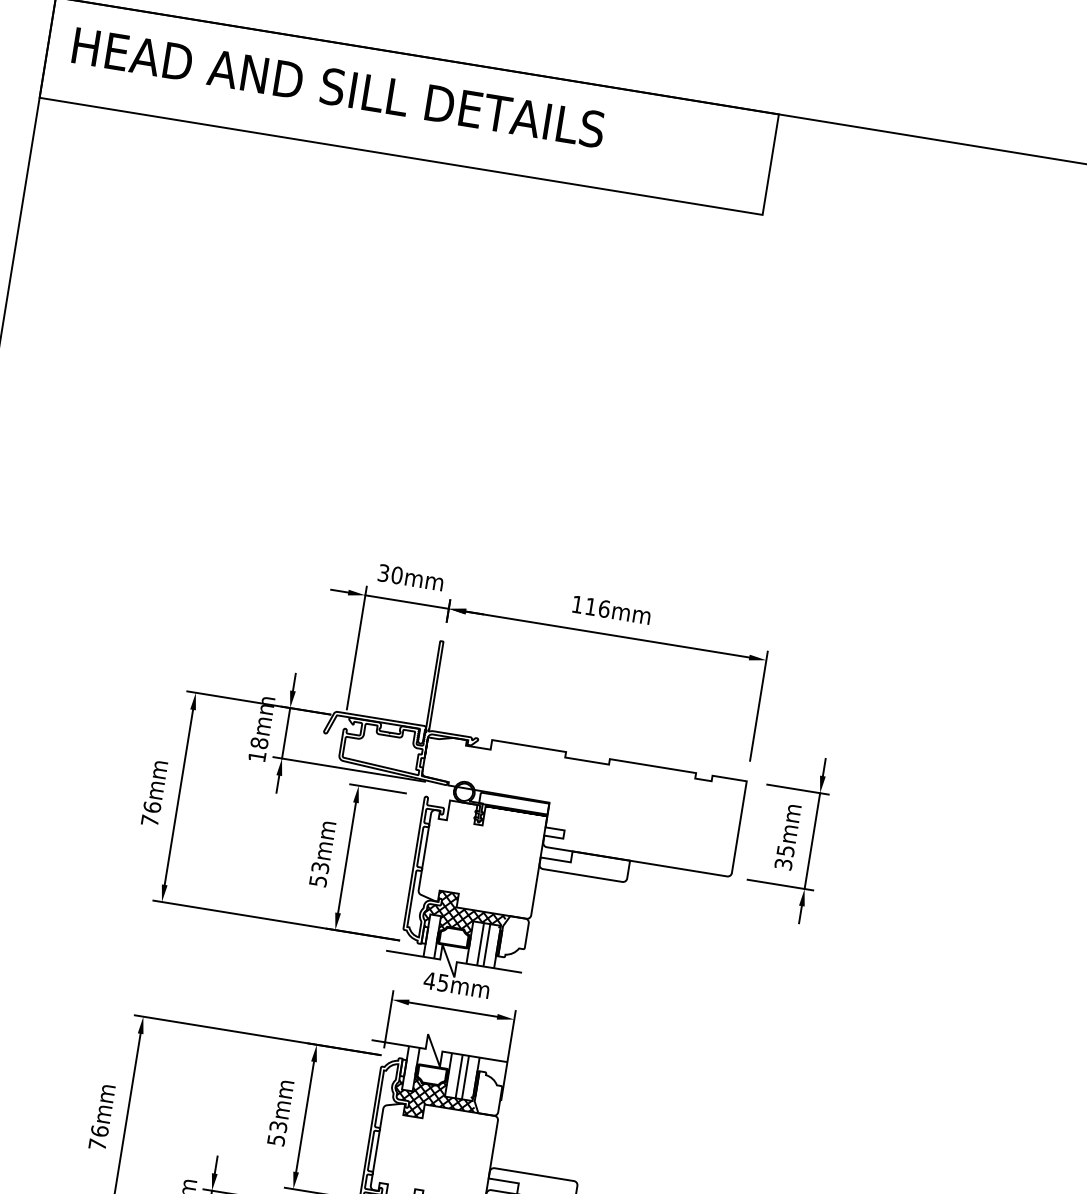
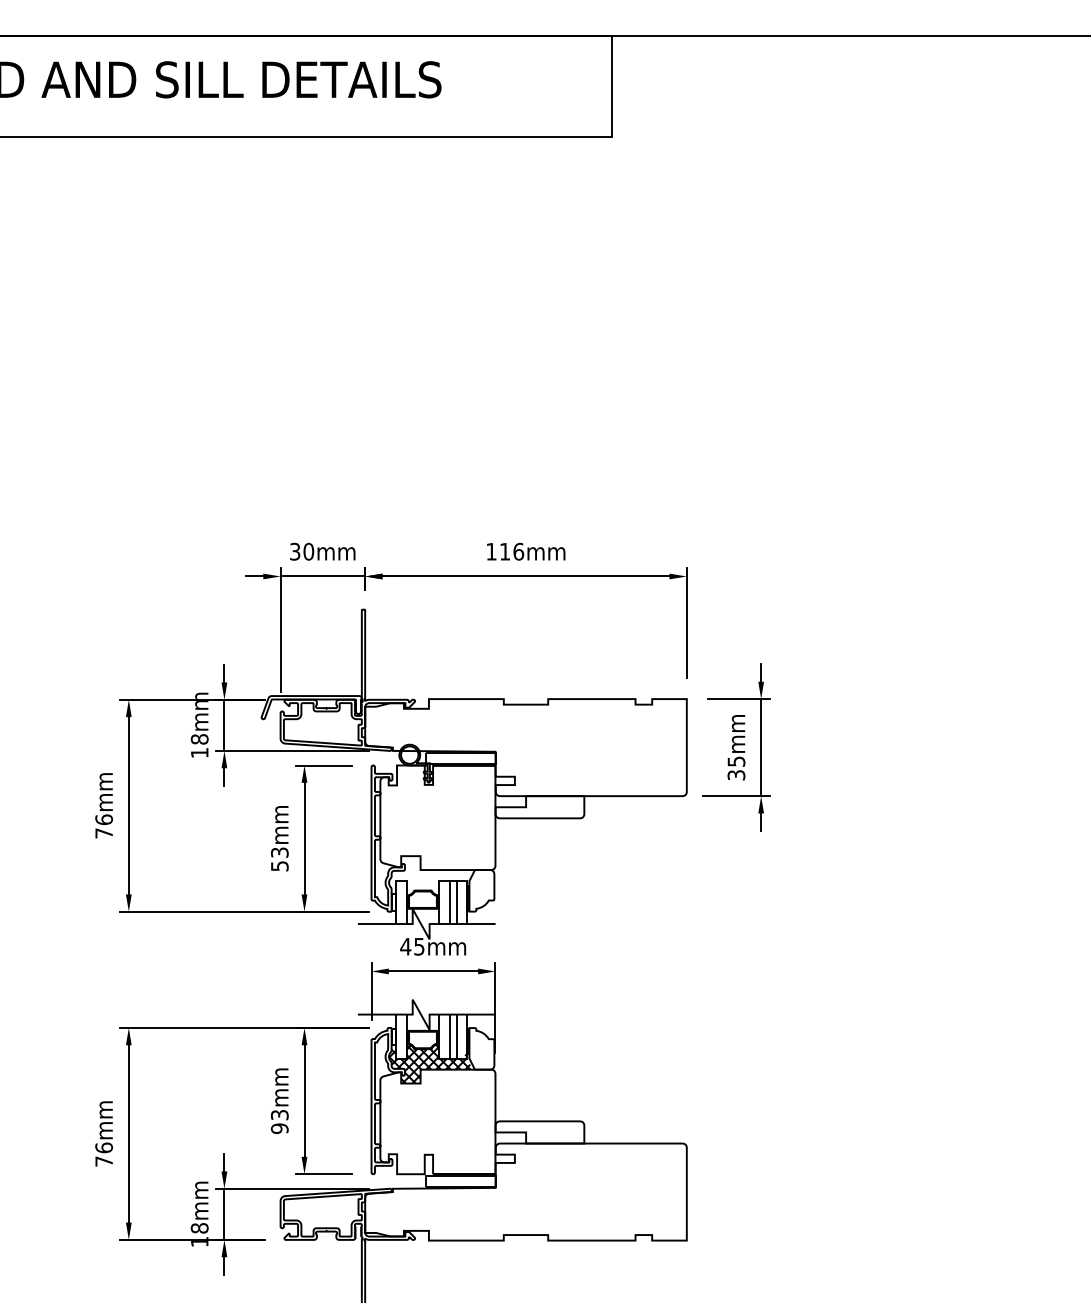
hatch: (464, 916) -> (429, 877), removed
text: (276, 1140) -> (279, 1128), 53mm -> 93mm

